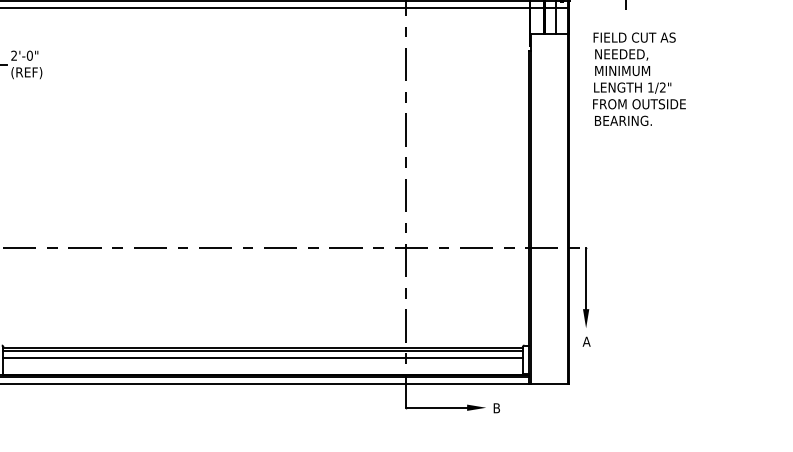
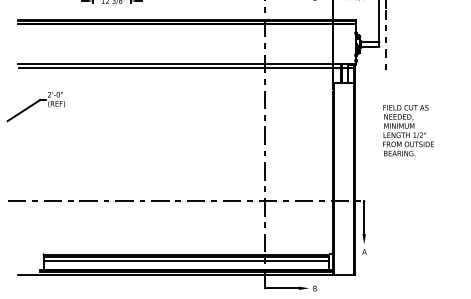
text: (639, 79) -> (408, 130), moved

